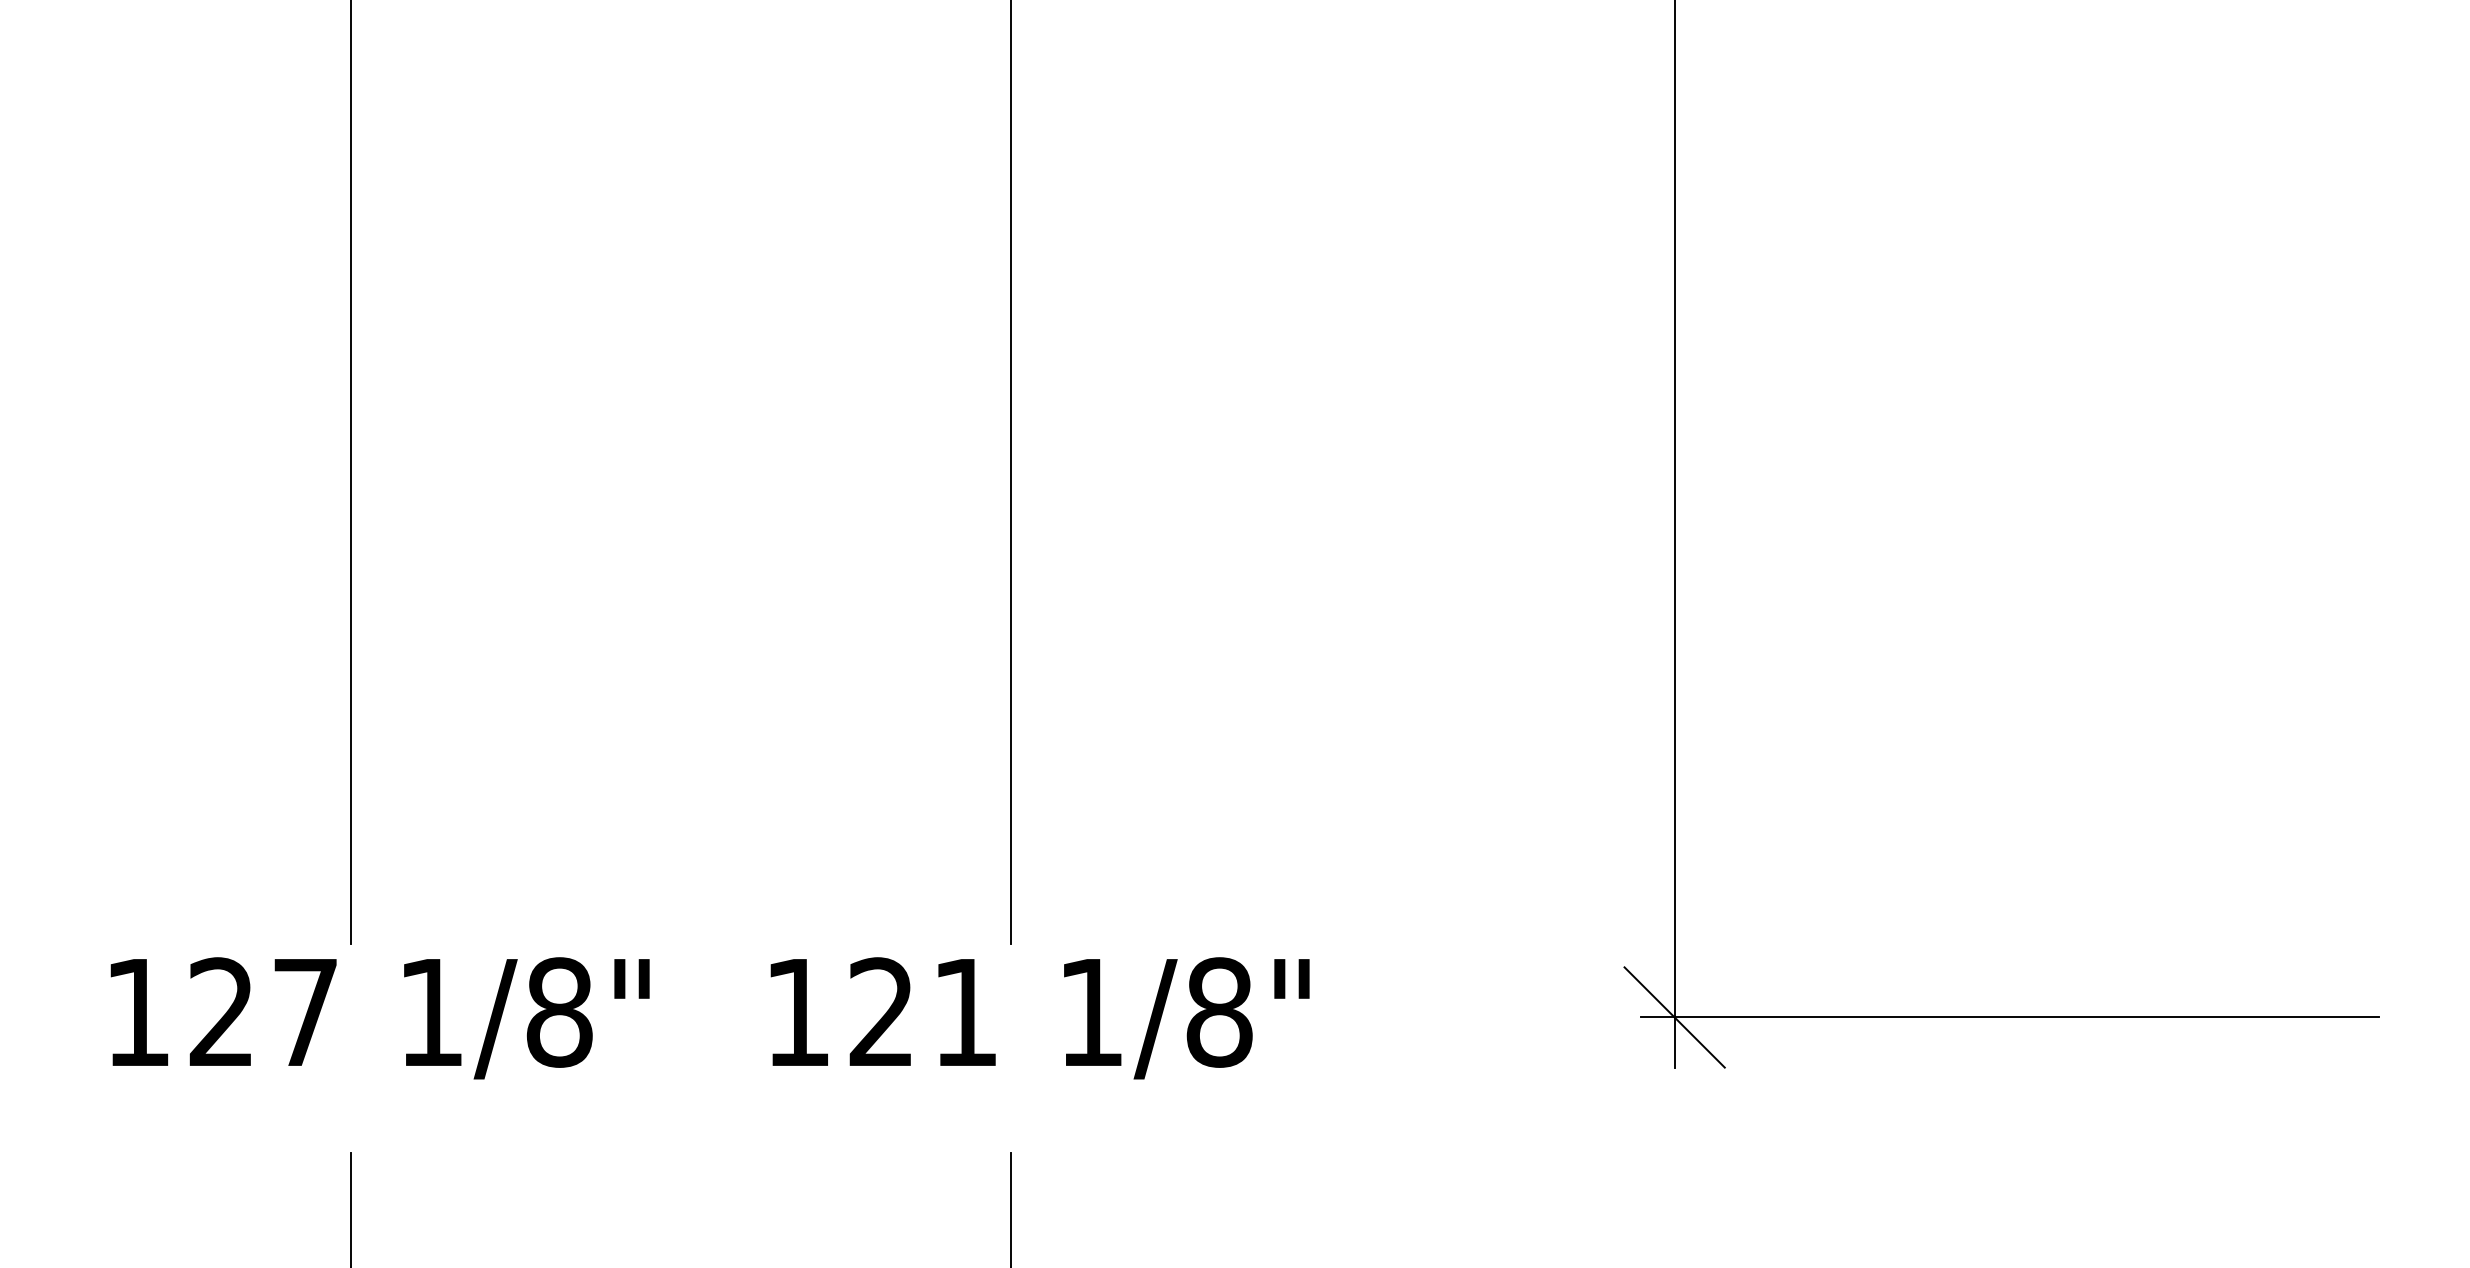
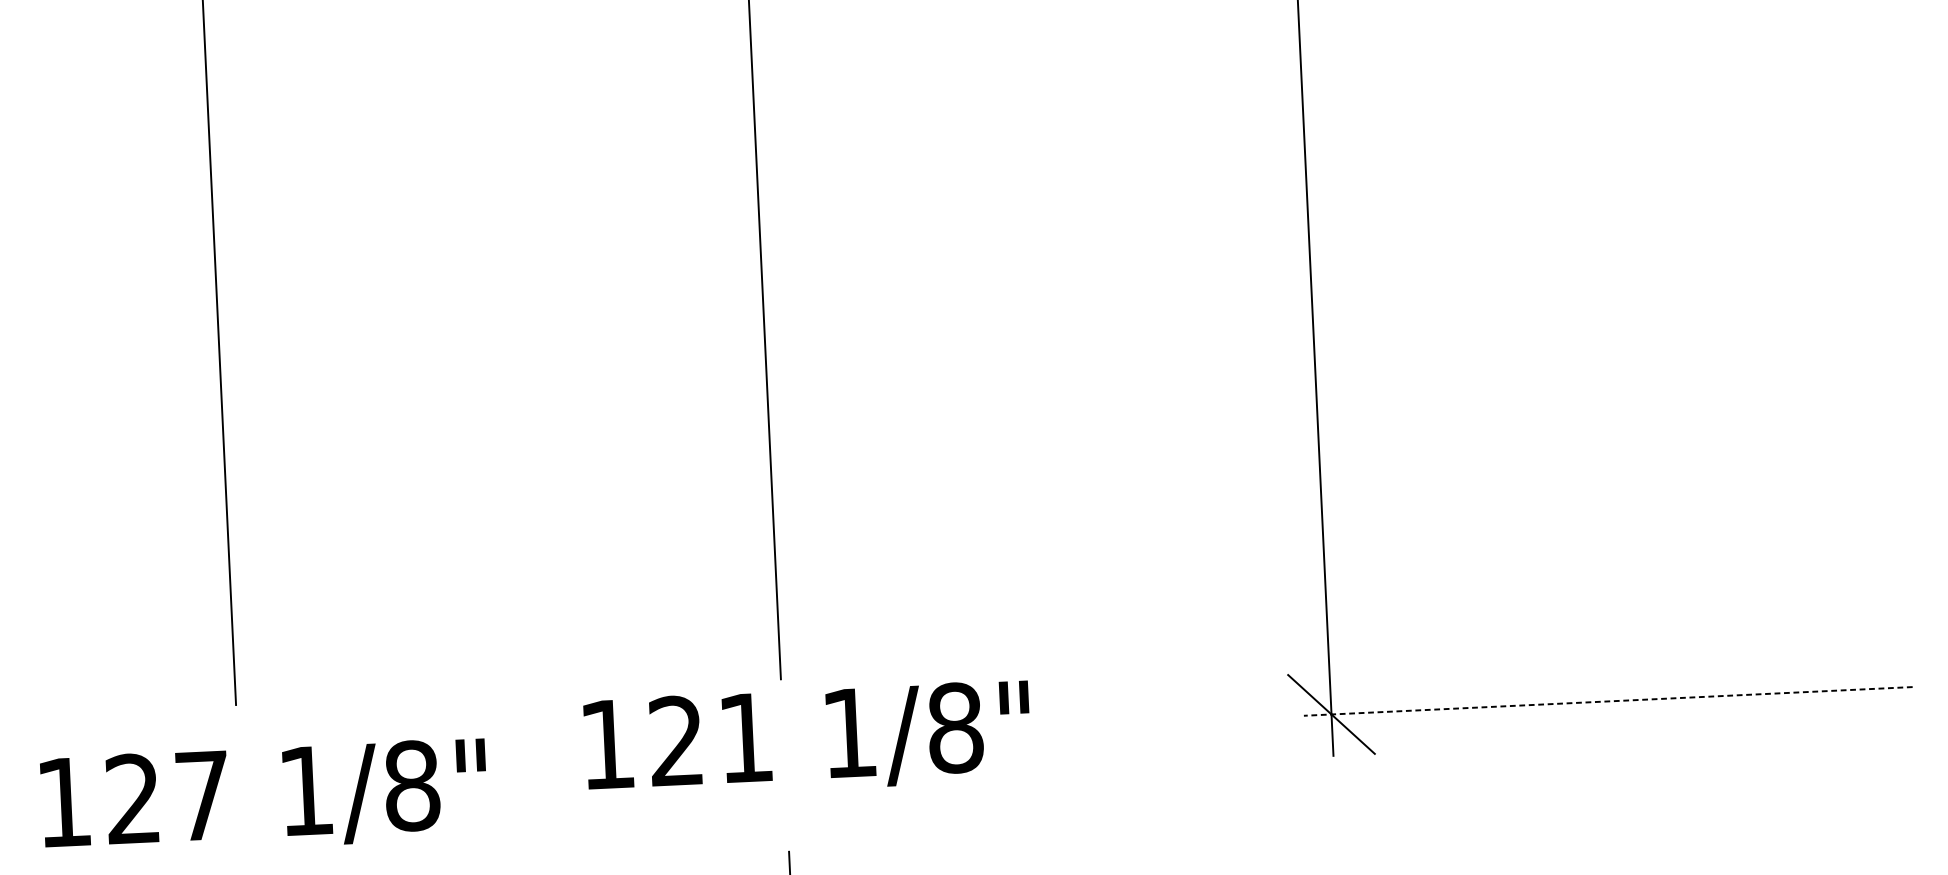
line: (2009, 1017) -> (1607, 701), solid -> dashed
text: (379, 1018) -> (263, 797), moved

